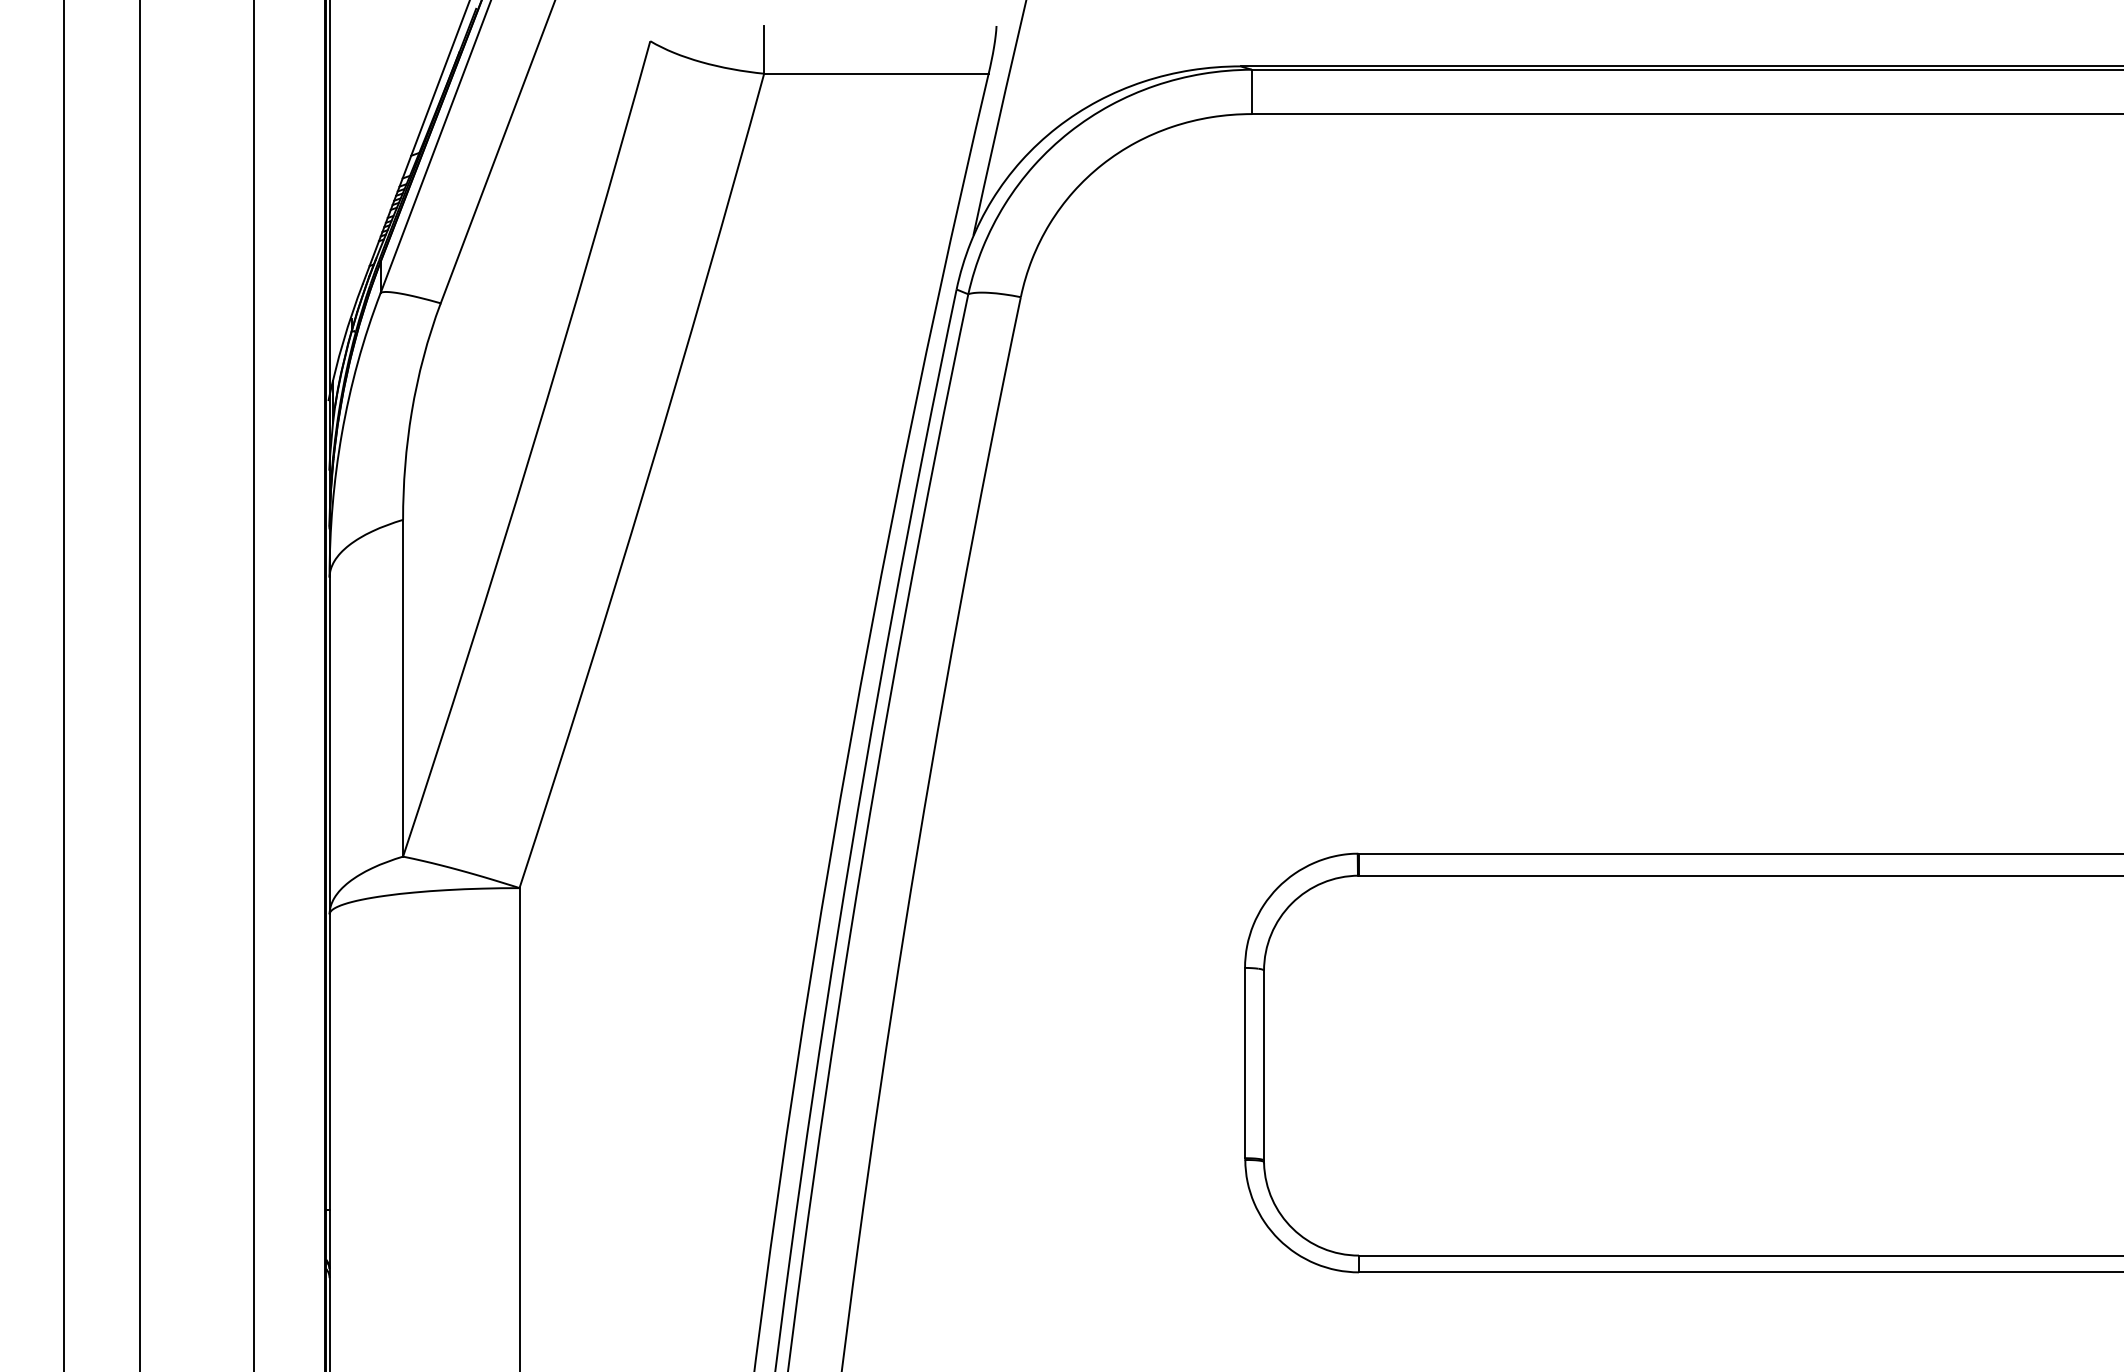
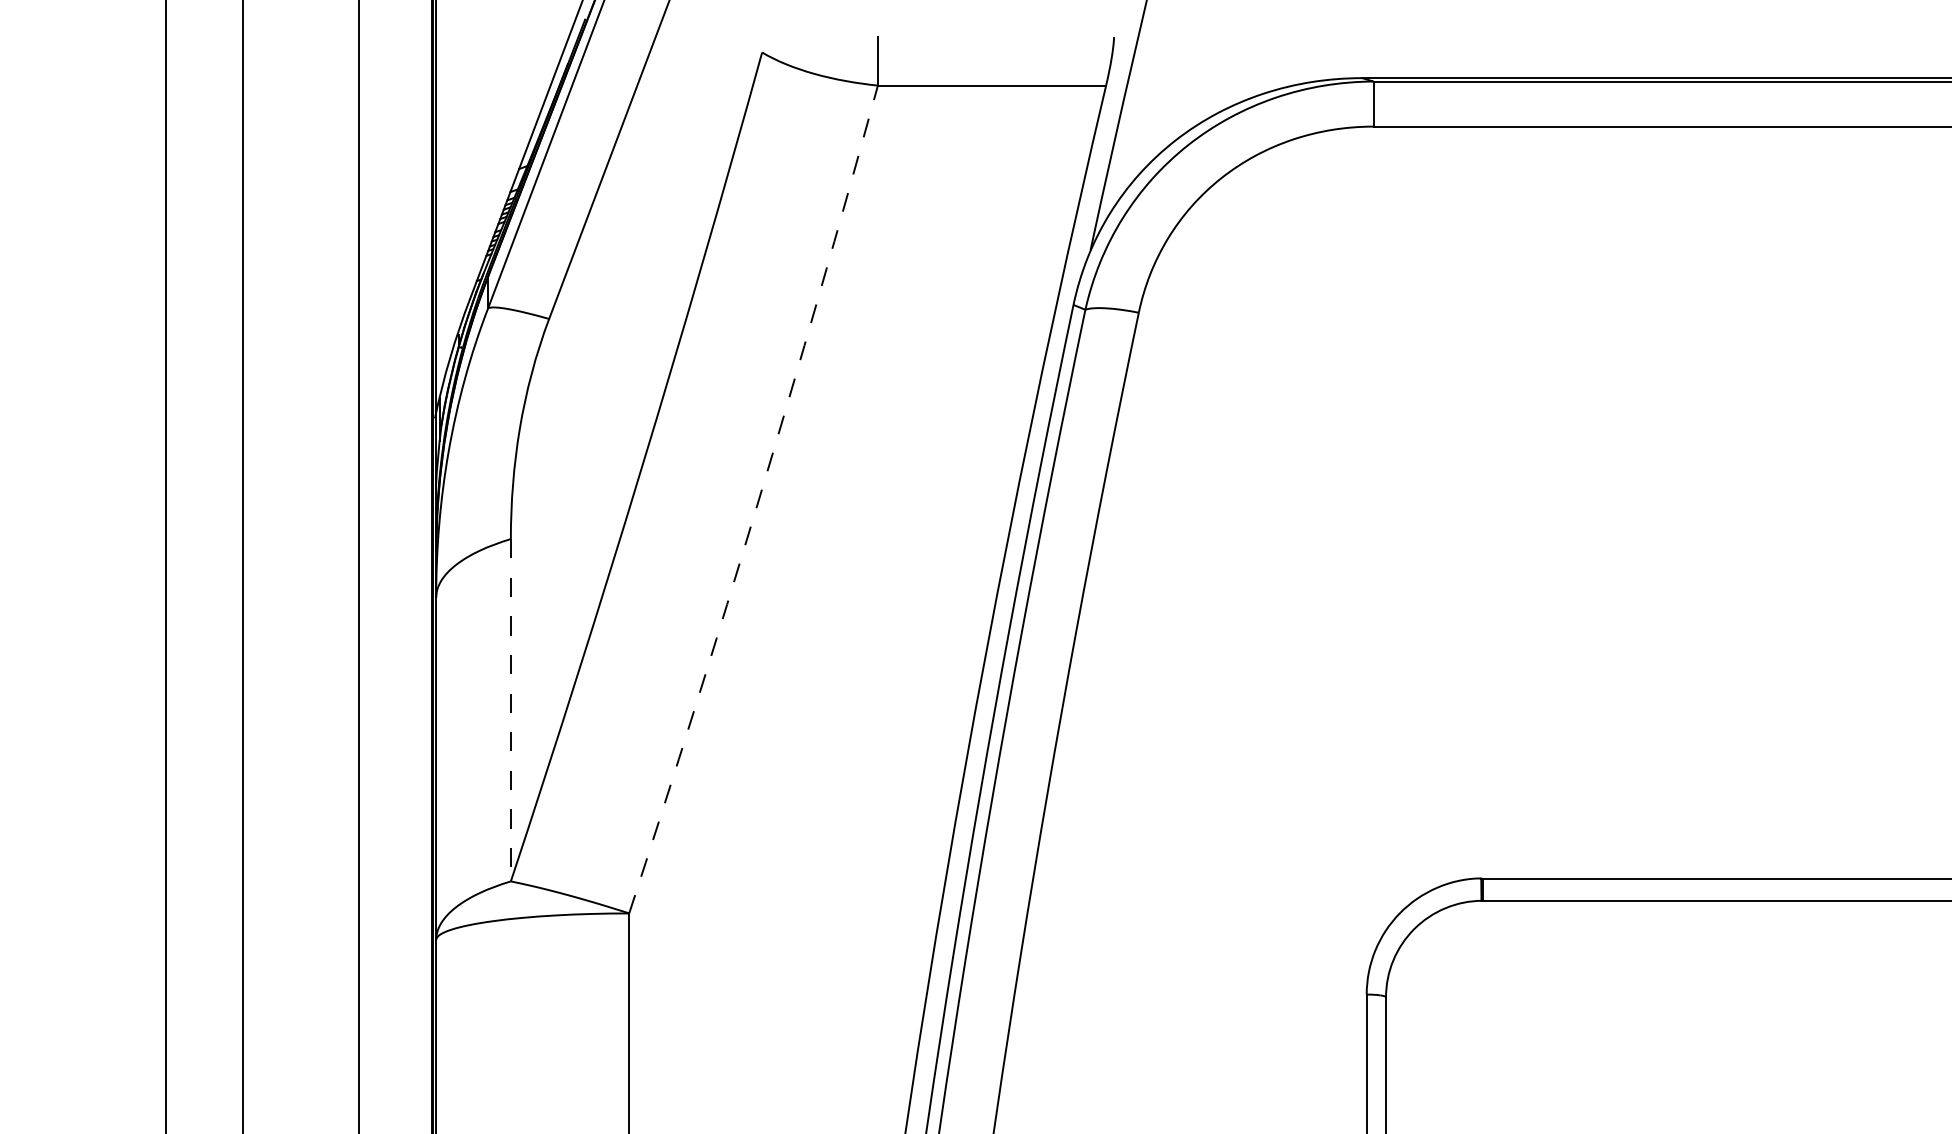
arc: (646, 482) -> (758, 501), solid -> dashed
line: (403, 688) -> (511, 710), solid -> dashed

